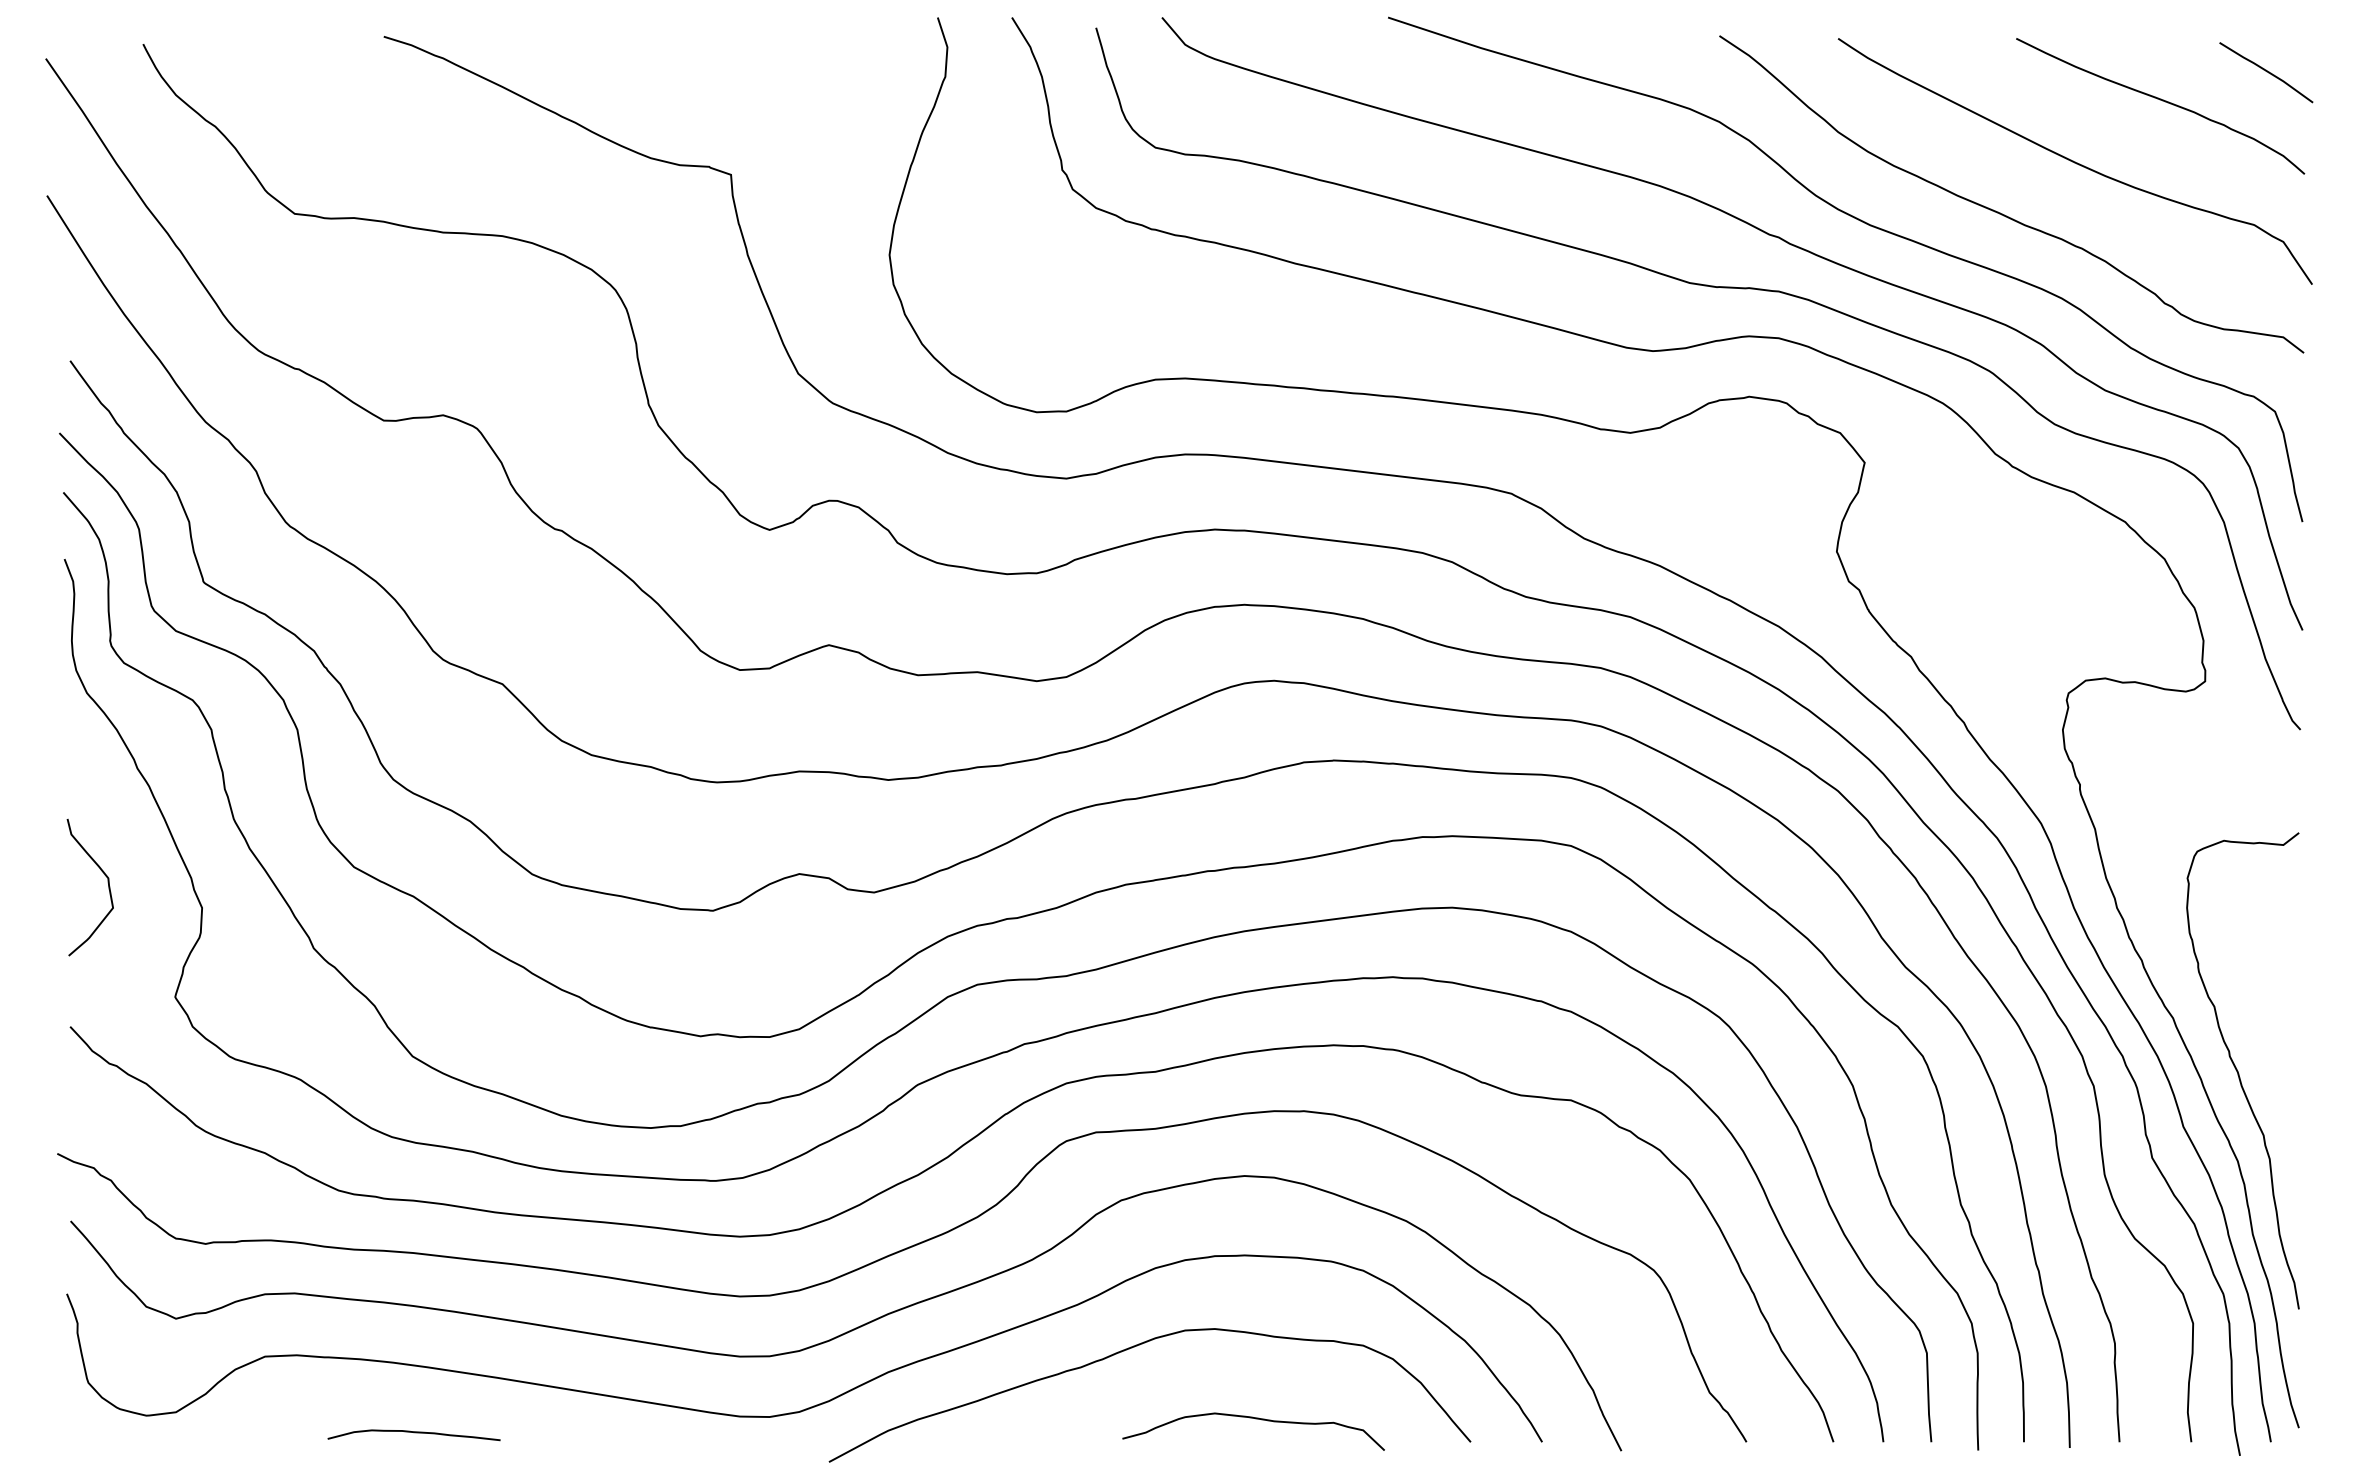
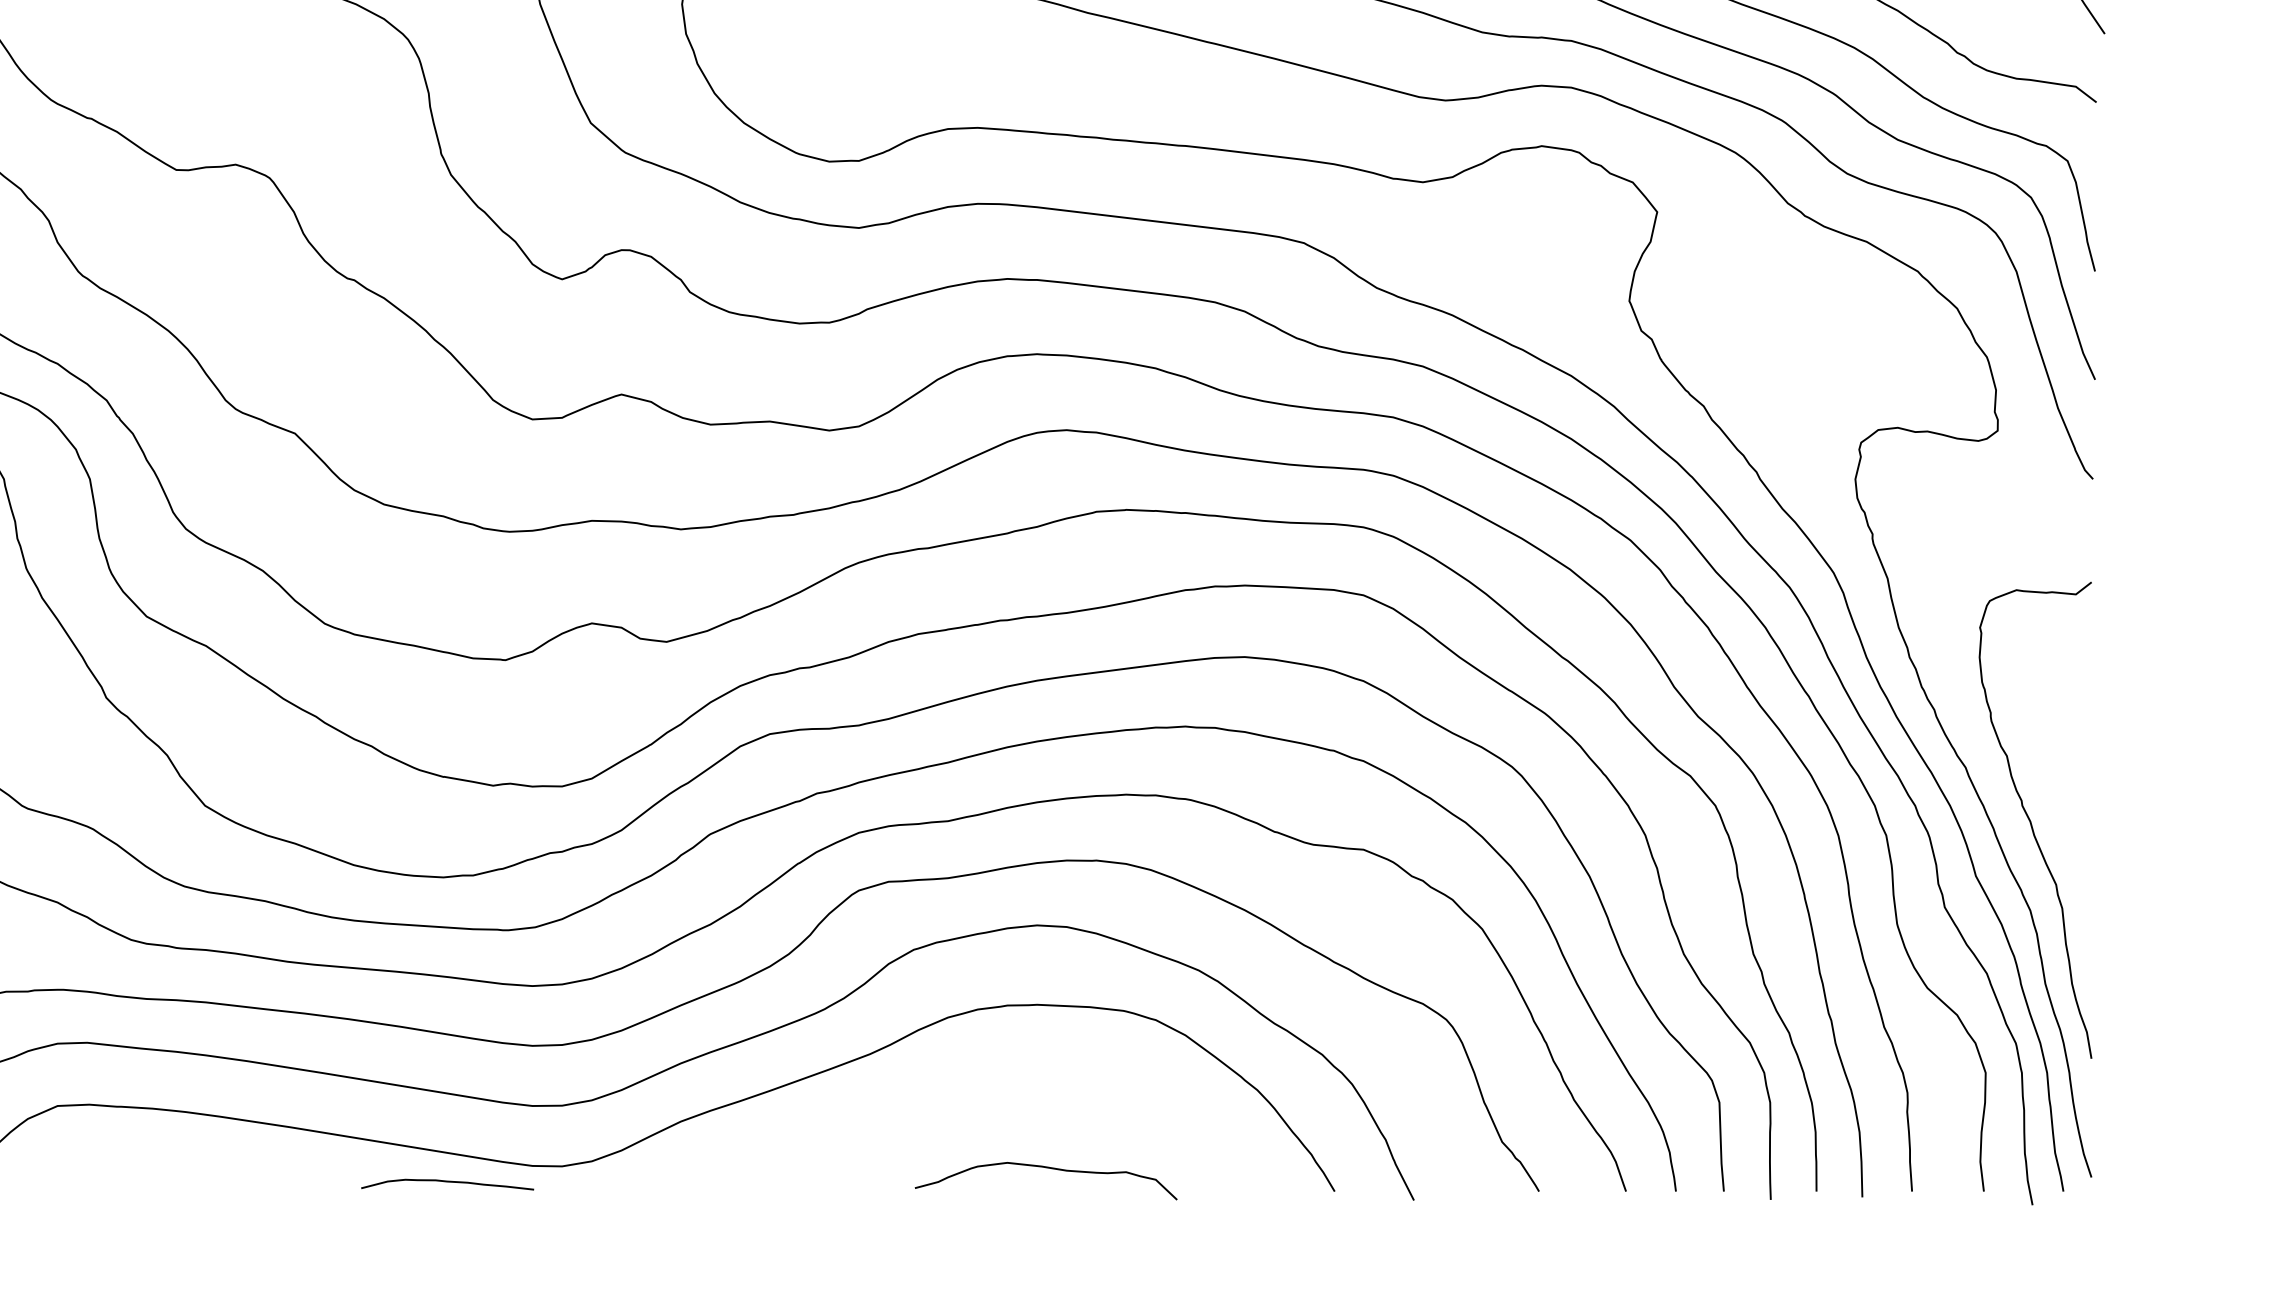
curve: (1132, 1348) -> (925, 1097), removed
curve: (414, 1433) -> (448, 1182), moved

